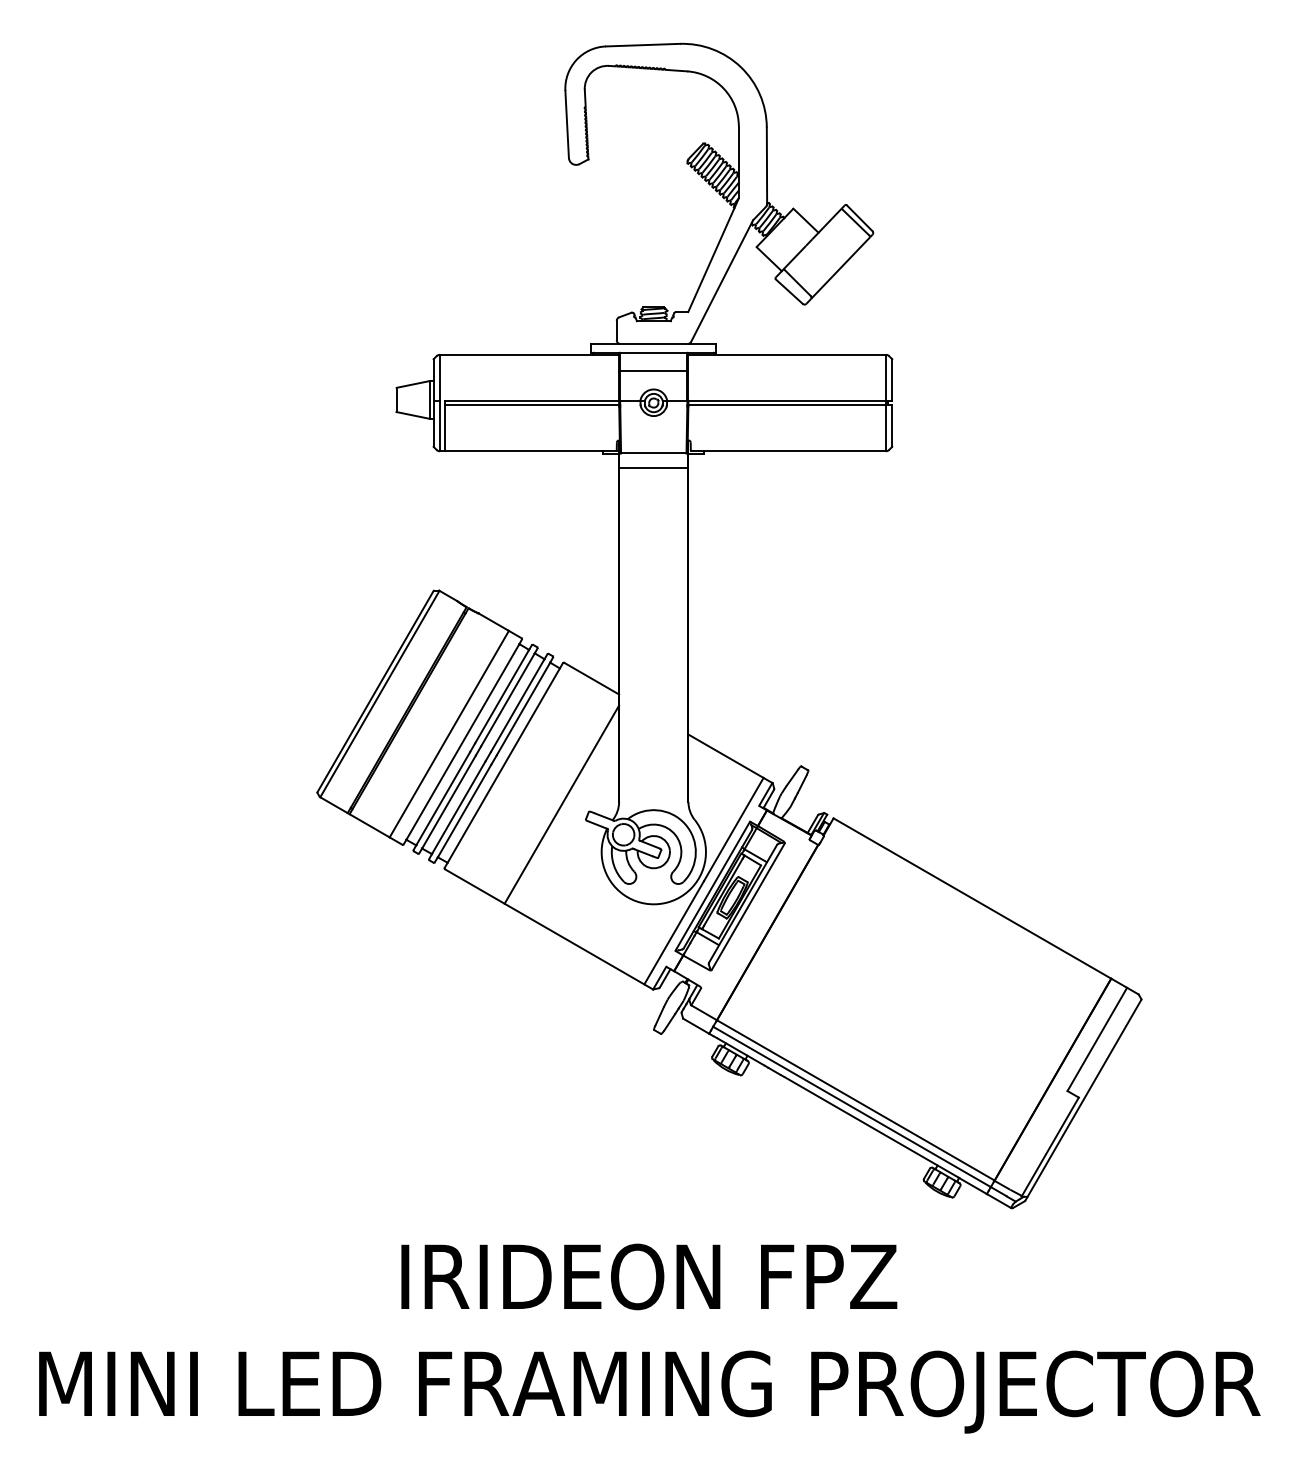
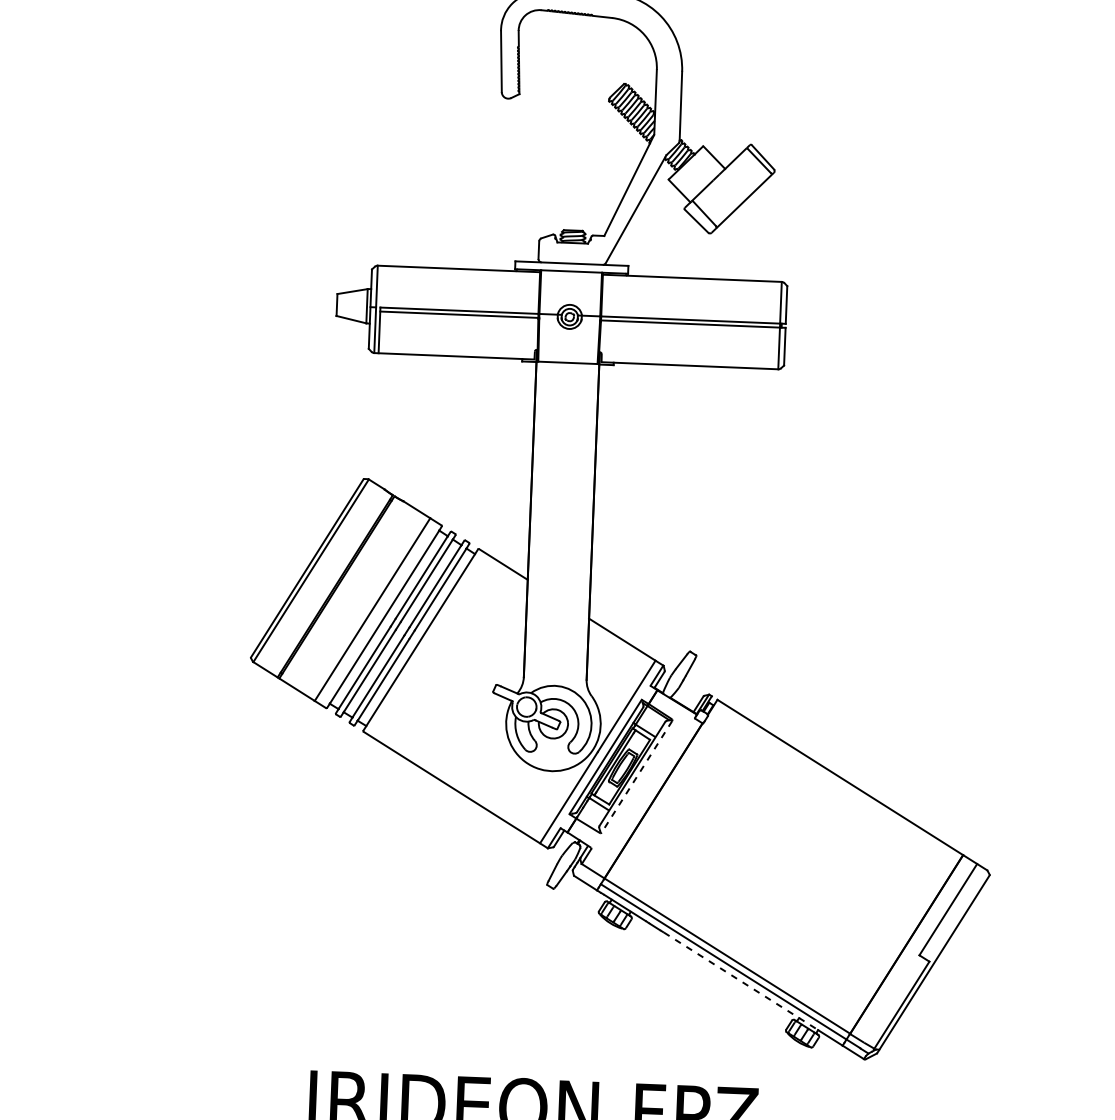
line: (653, 370) -> (570, 287), removed
line: (653, 467) -> (567, 375), removed
line: (561, 804) -> (471, 677), removed
line: (748, 906) -> (637, 776), solid -> dashed
line: (872, 1127) -> (741, 981), solid -> dashed

